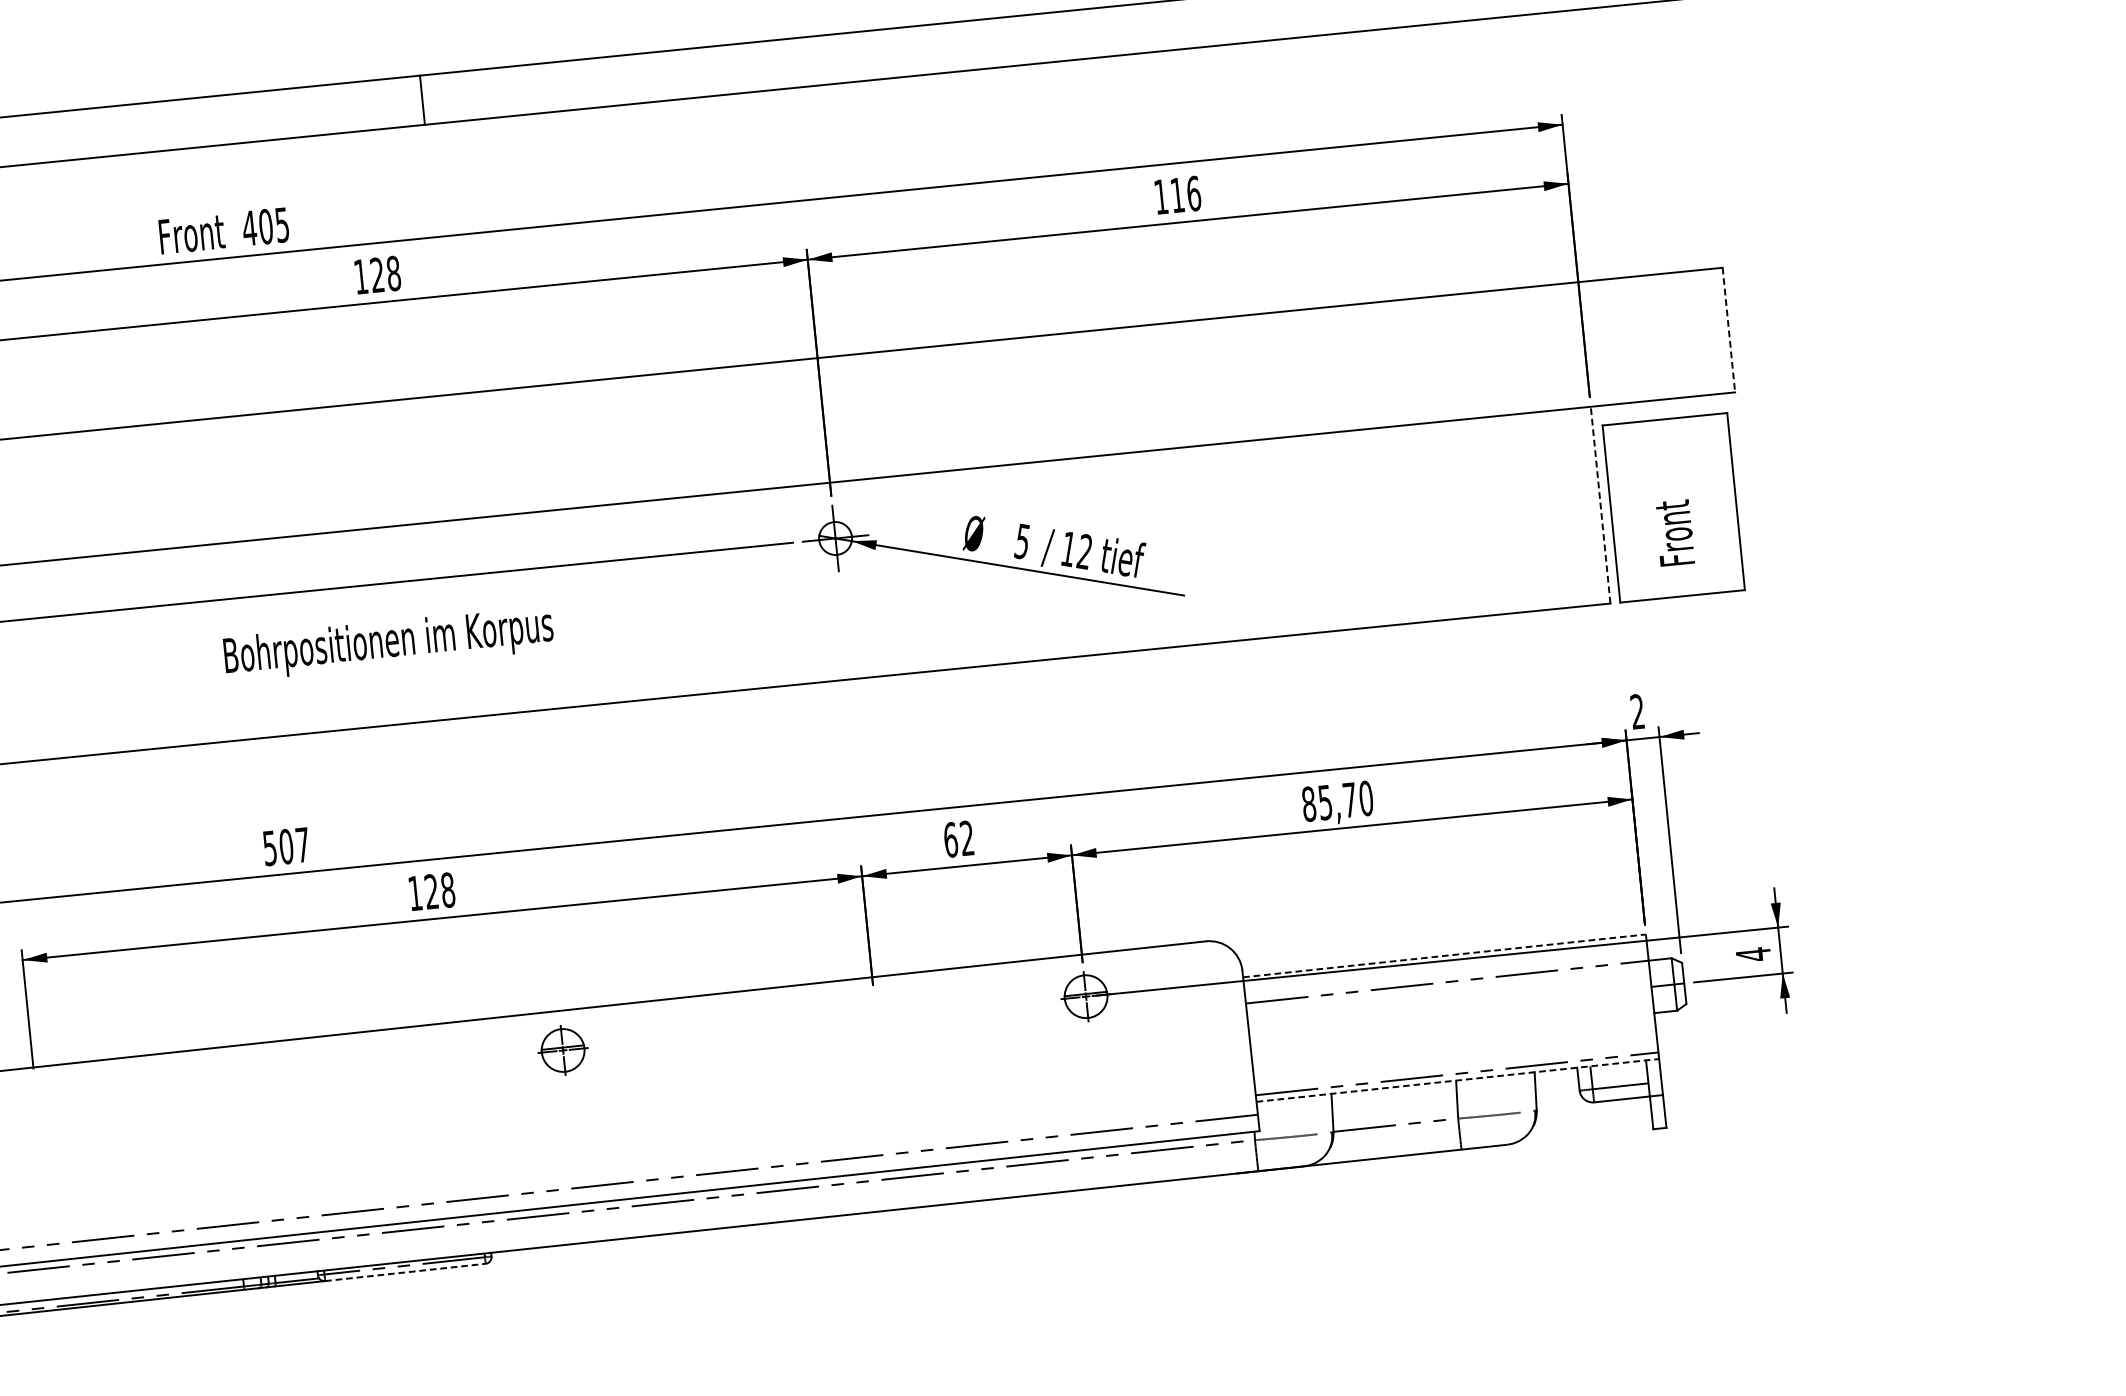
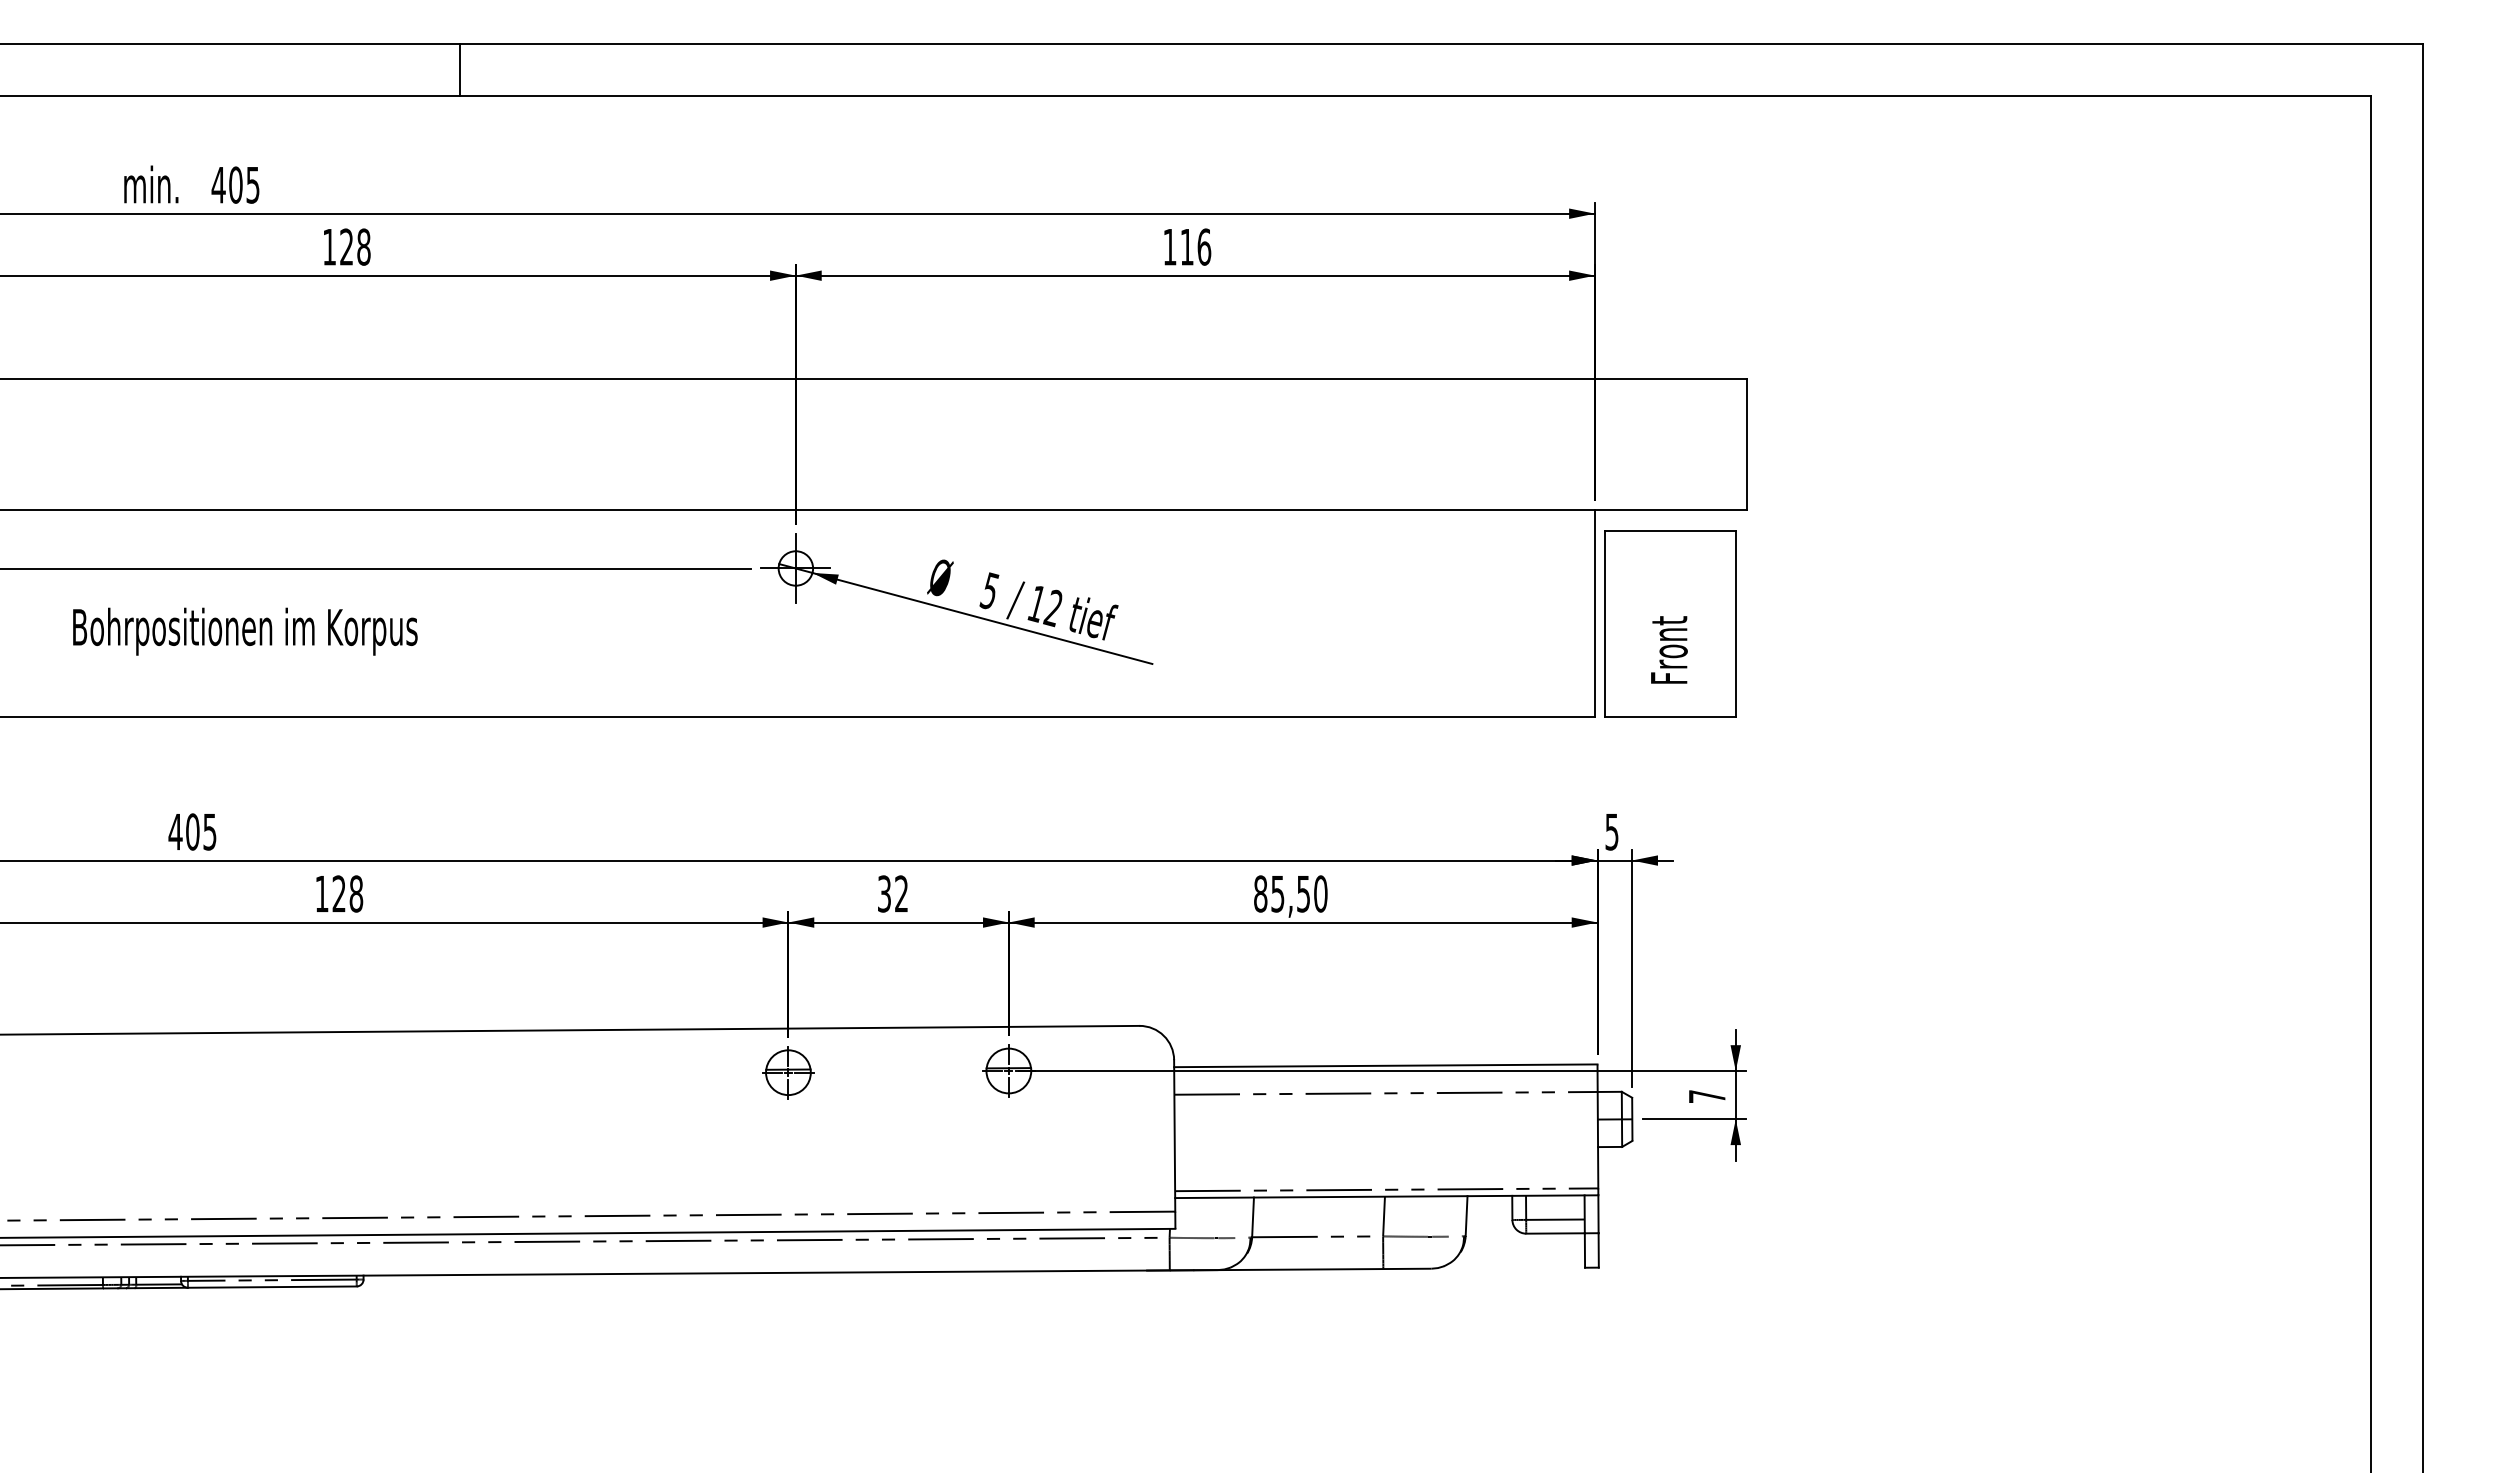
line: (422, 99) -> (459, 69), moved
text: (191, 233) -> (157, 184), Front -> min.
line: (1728, 330) -> (1746, 444), dashed -> solid
line: (1600, 504) -> (1594, 612), dashed -> solid
text: (388, 643) -> (245, 631), moved
text: (1637, 711) -> (1611, 831), 2 -> 5
text: (1349, 800) -> (1303, 894), 85,70 -> 85,50
text: (950, 839) -> (884, 893), 62 -> 32
text: (286, 847) -> (192, 832), 507 -> 405
text: (1753, 954) -> (1707, 1096), 4 -> 7
line: (1444, 955) -> (1385, 1065), dashed -> solid
part: (563, 1050) -> (788, 1072), moved
line: (1457, 1080) -> (1386, 1196), dashed -> solid
line: (405, 1272) -> (272, 1287), dashed -> solid

